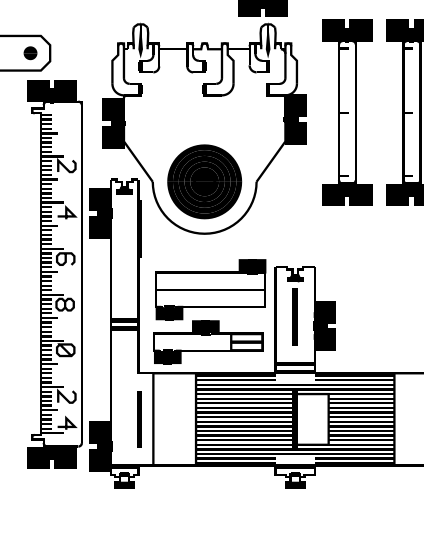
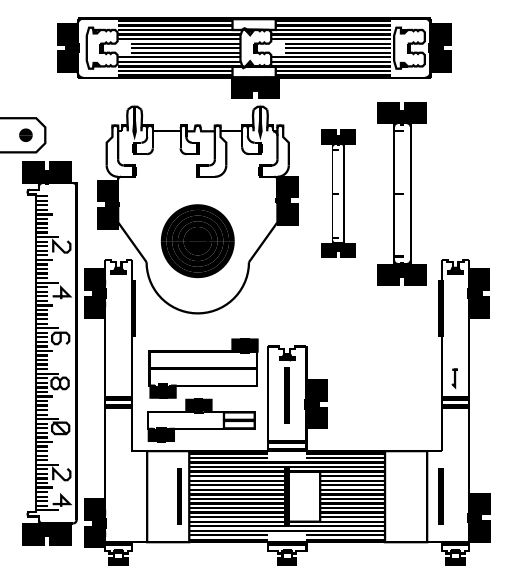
part: (346, 112) -> (337, 193), size x0.7
part: (204, 182) -> (197, 241), moved
line: (139, 419) -> (179, 496), moved

